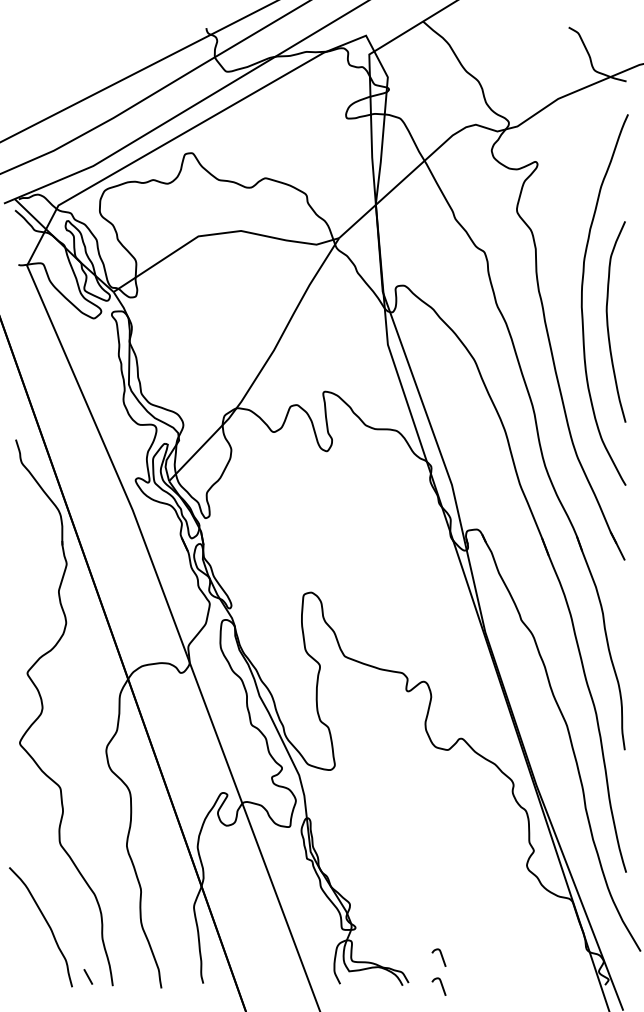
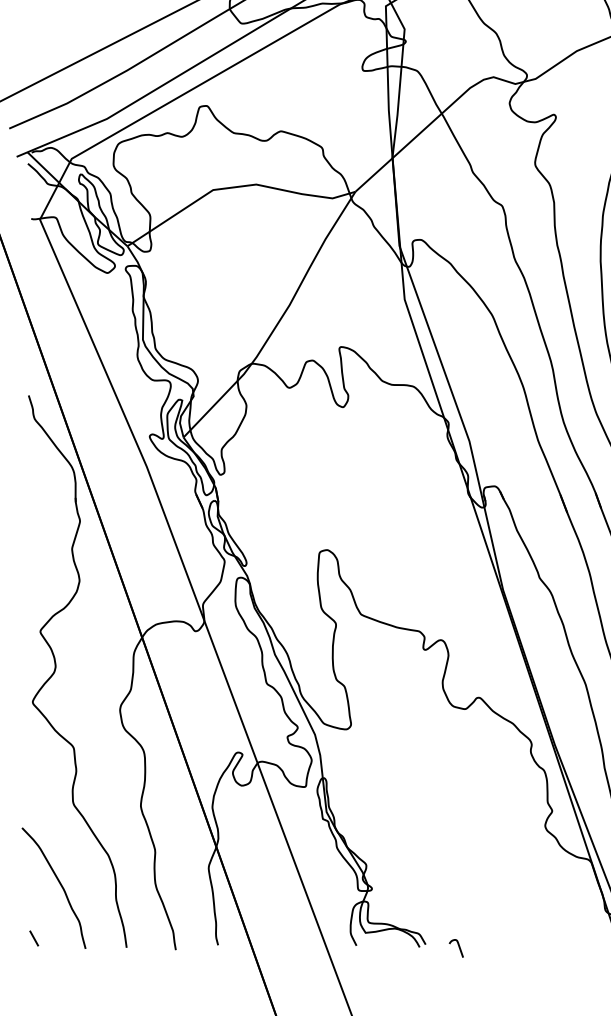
curve: (440, 955) -> (457, 916), removed
line: (88, 976) -> (34, 938), moved

